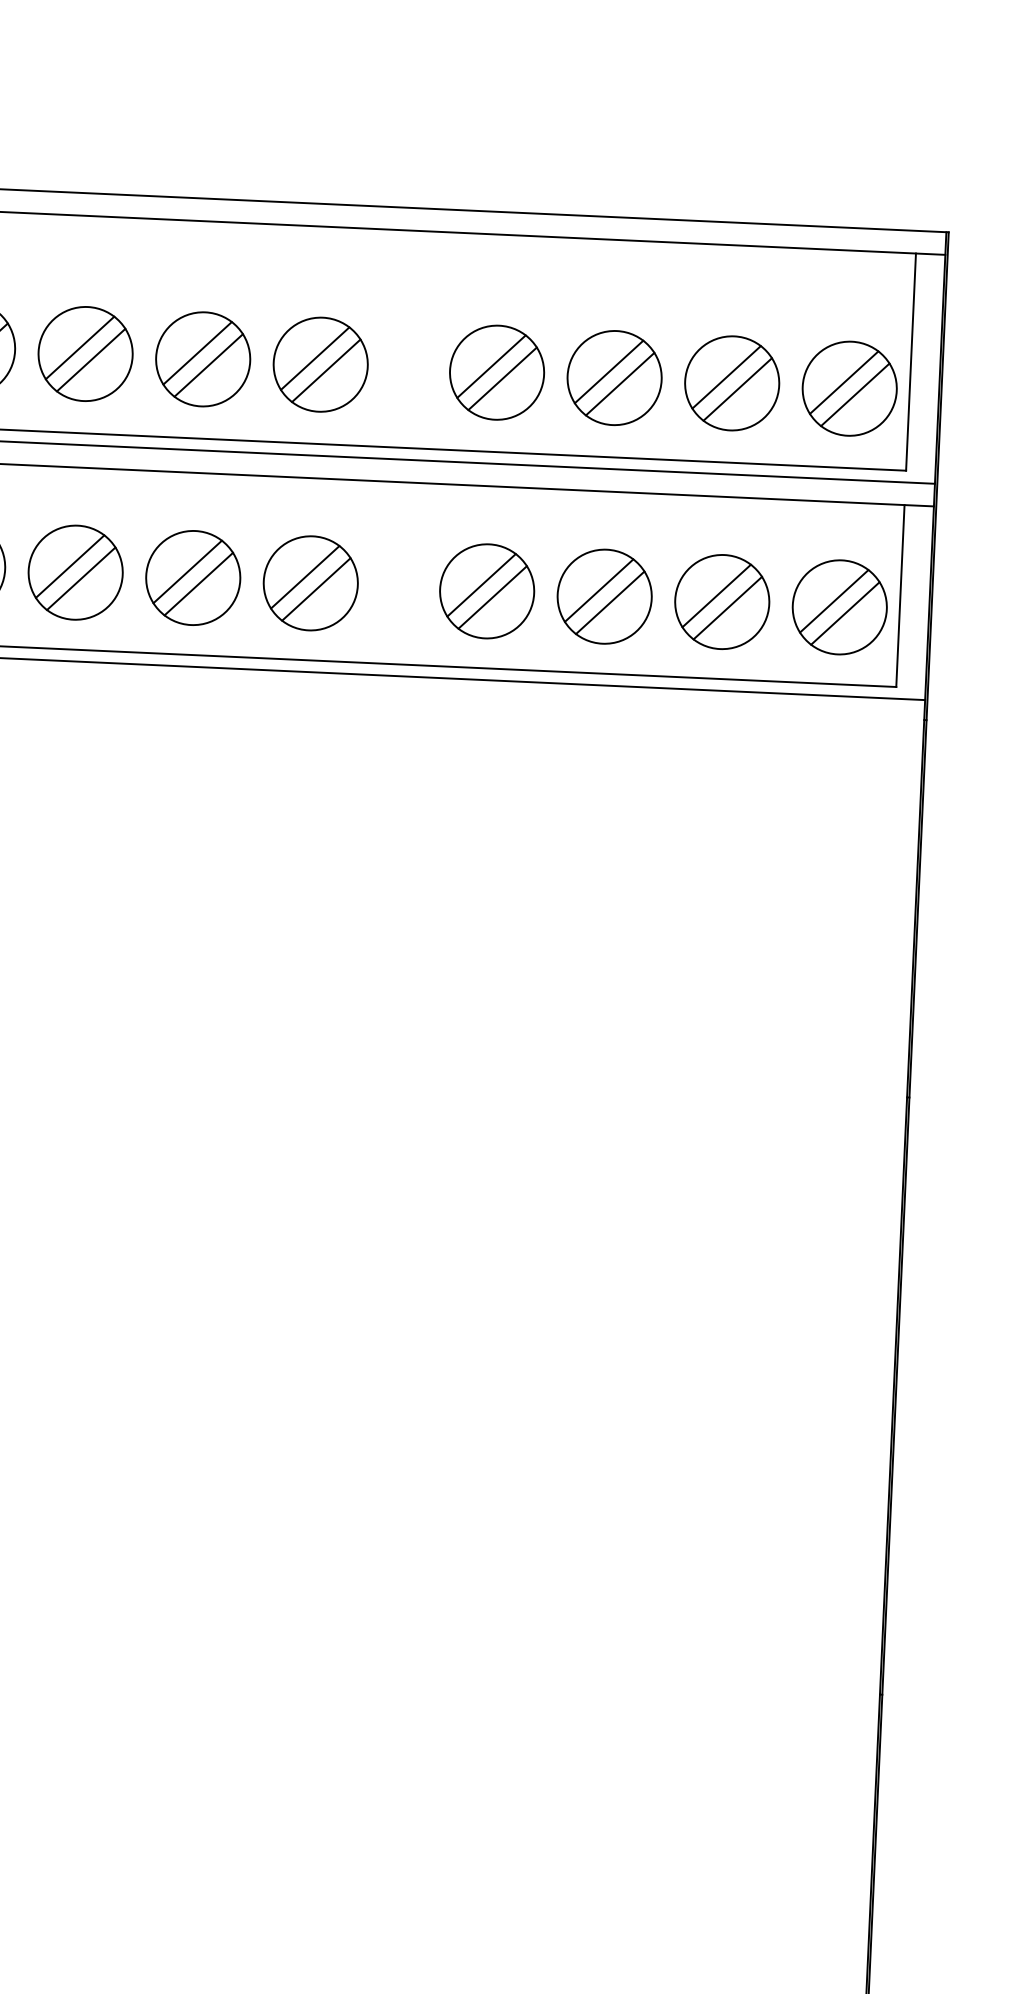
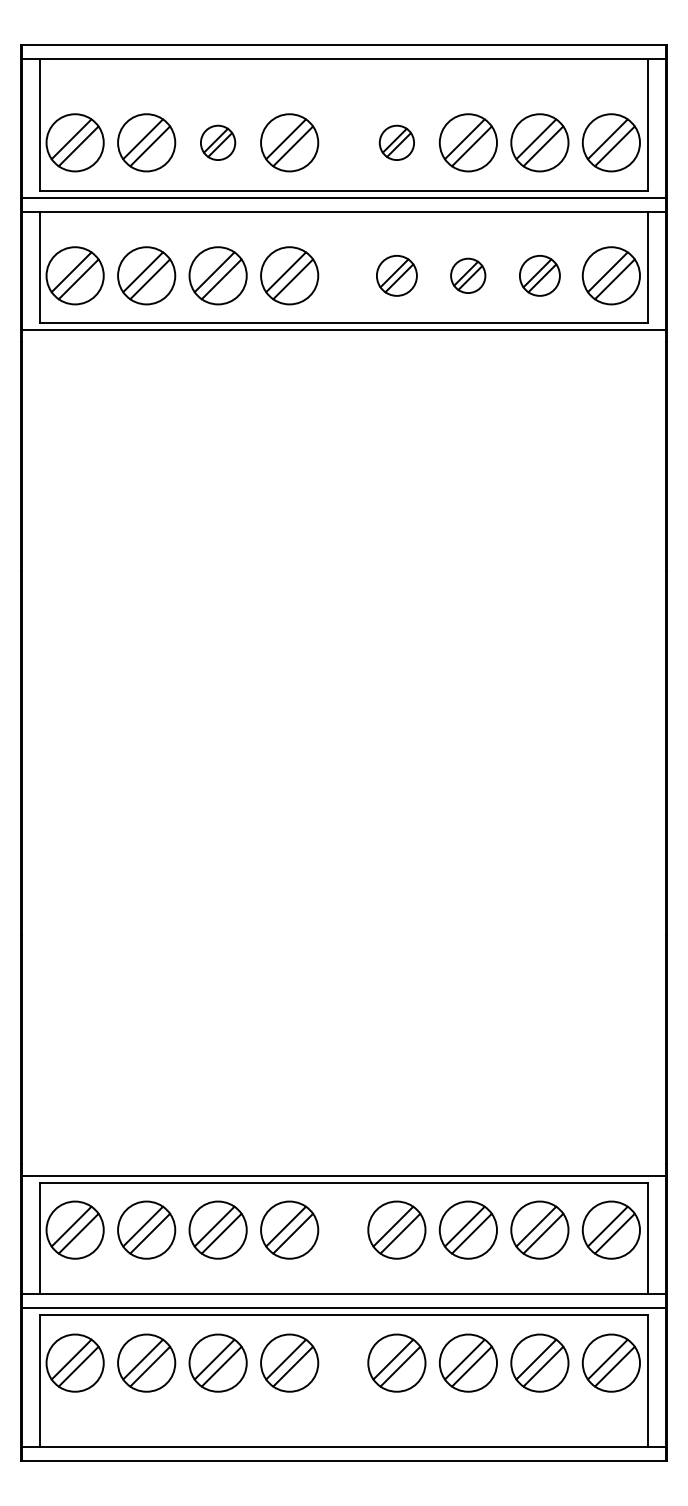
part: (202, 358) -> (217, 142), size x0.6
part: (496, 372) -> (396, 142), size x0.6
part: (486, 590) -> (396, 275), size x0.7
part: (603, 596) -> (467, 275), size x0.6
part: (721, 601) -> (539, 275), size x0.7

